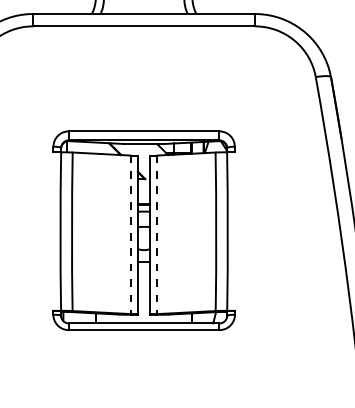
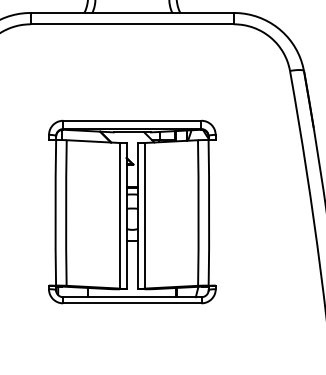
line: (131, 234) -> (120, 215), dashed -> solid
line: (157, 234) -> (144, 215), dashed -> solid

